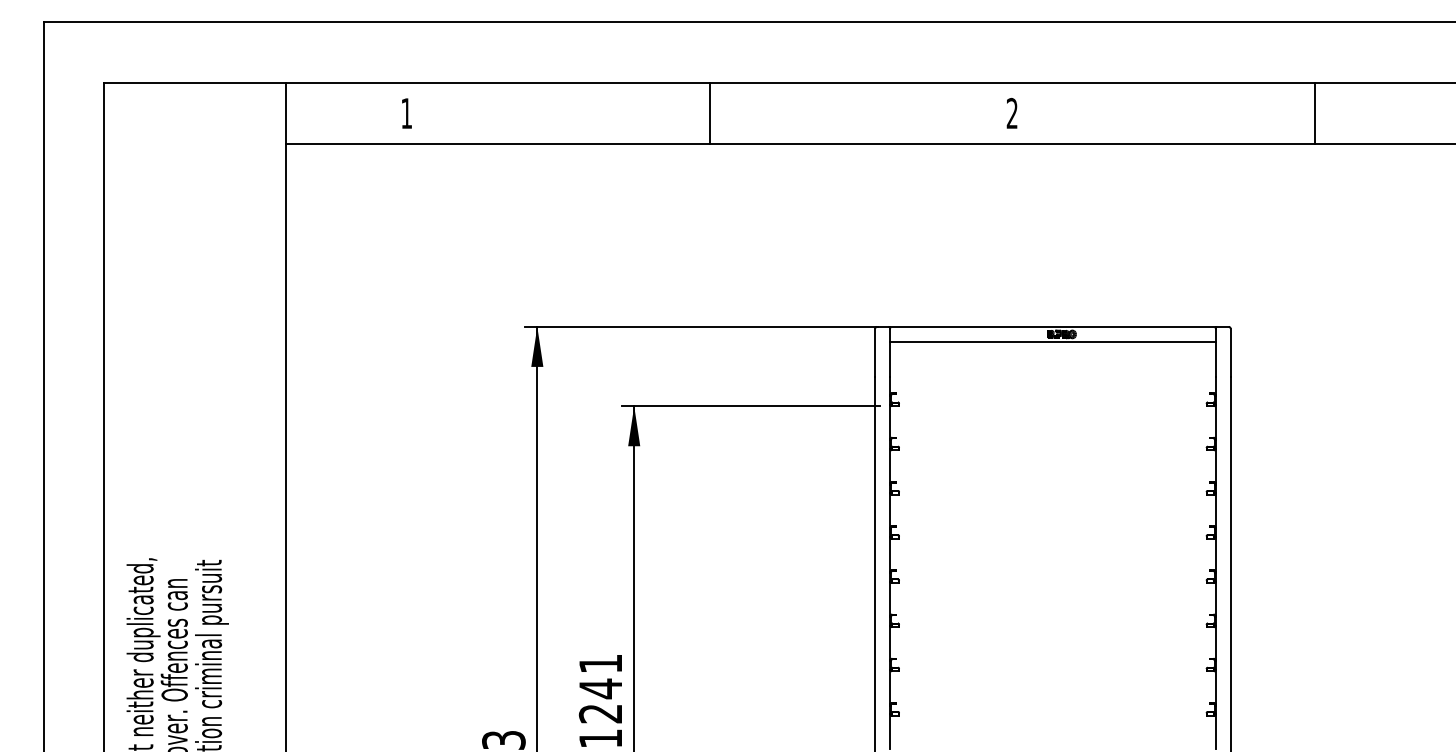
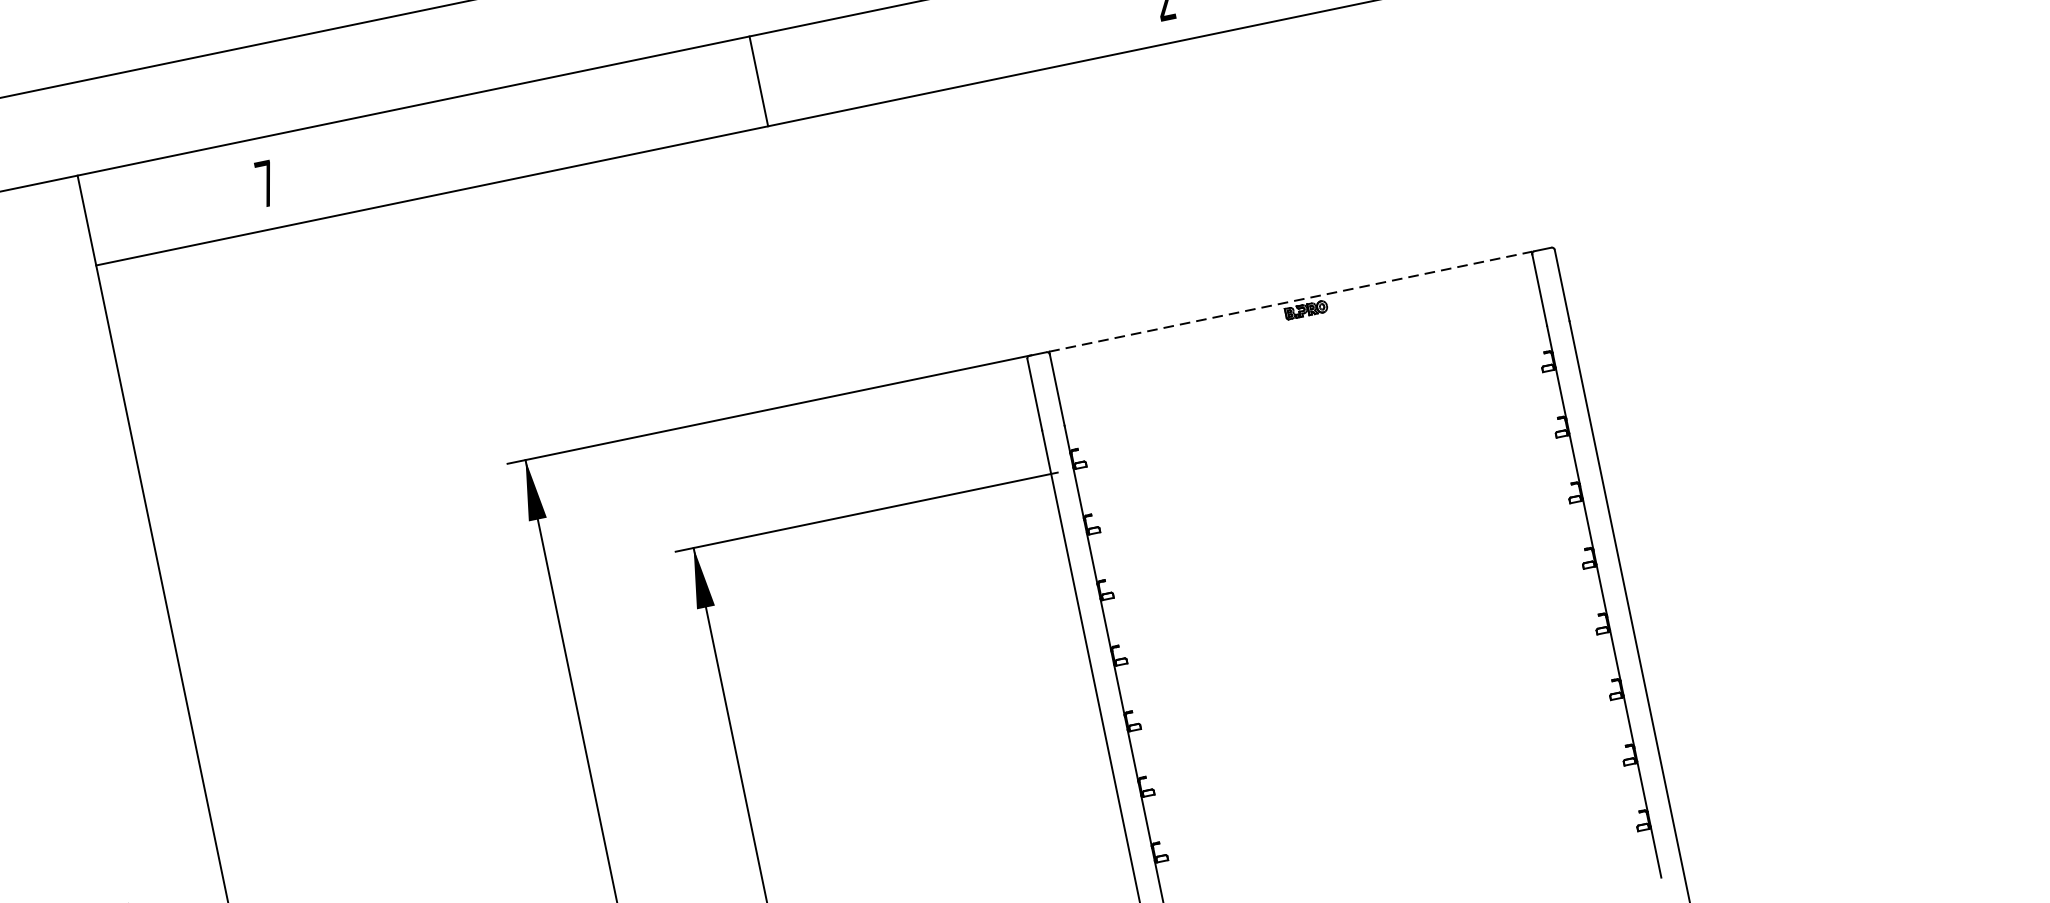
text: (406, 113) -> (265, 183), 1 -> 7
line: (709, 113) -> (758, 81), moved
line: (1052, 326) -> (1289, 301), solid -> dashed
line: (1052, 342) -> (1294, 325), removed

